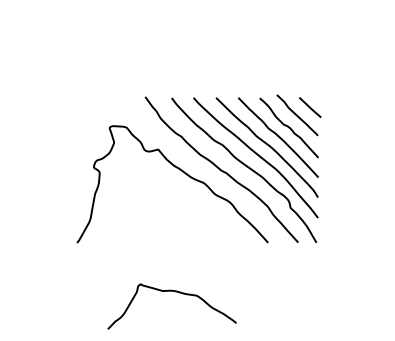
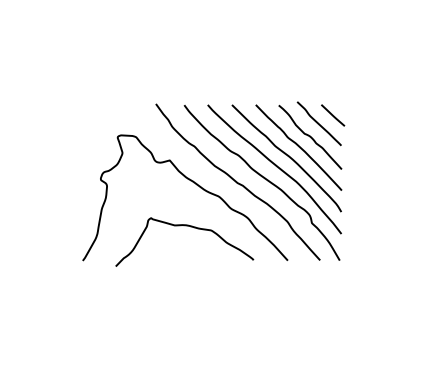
curve: (175, 292) -> (188, 227), moved

